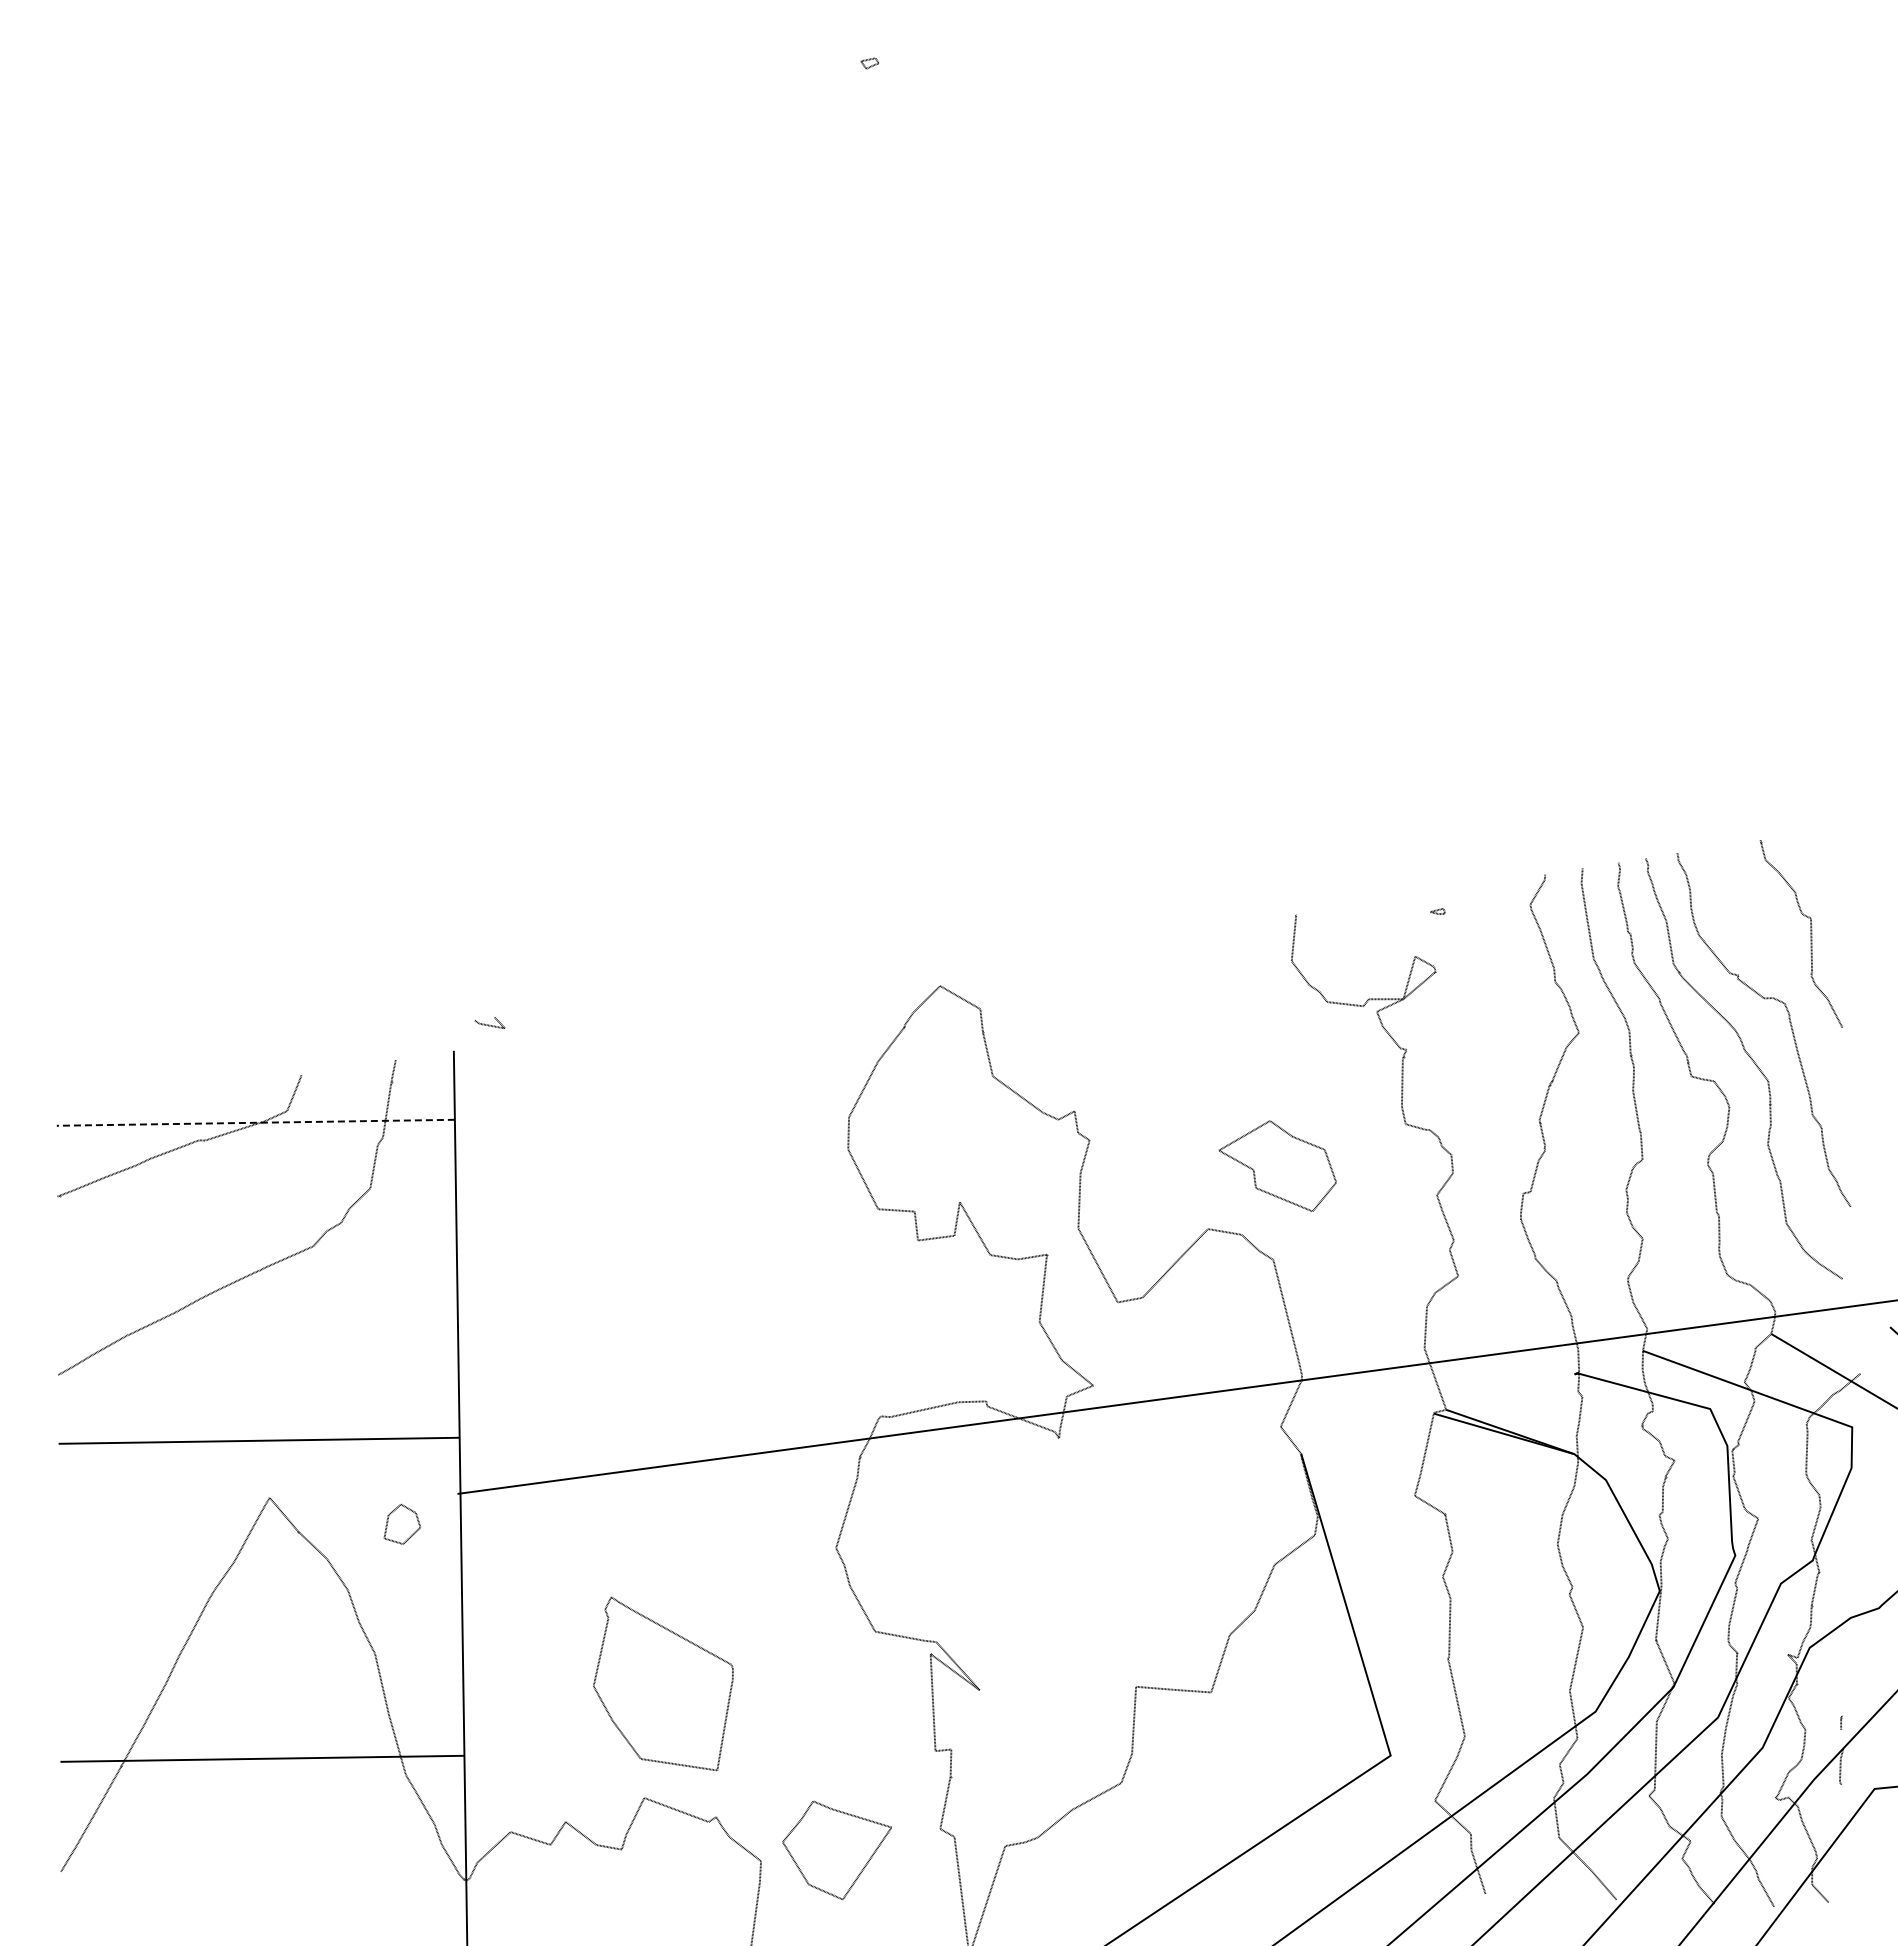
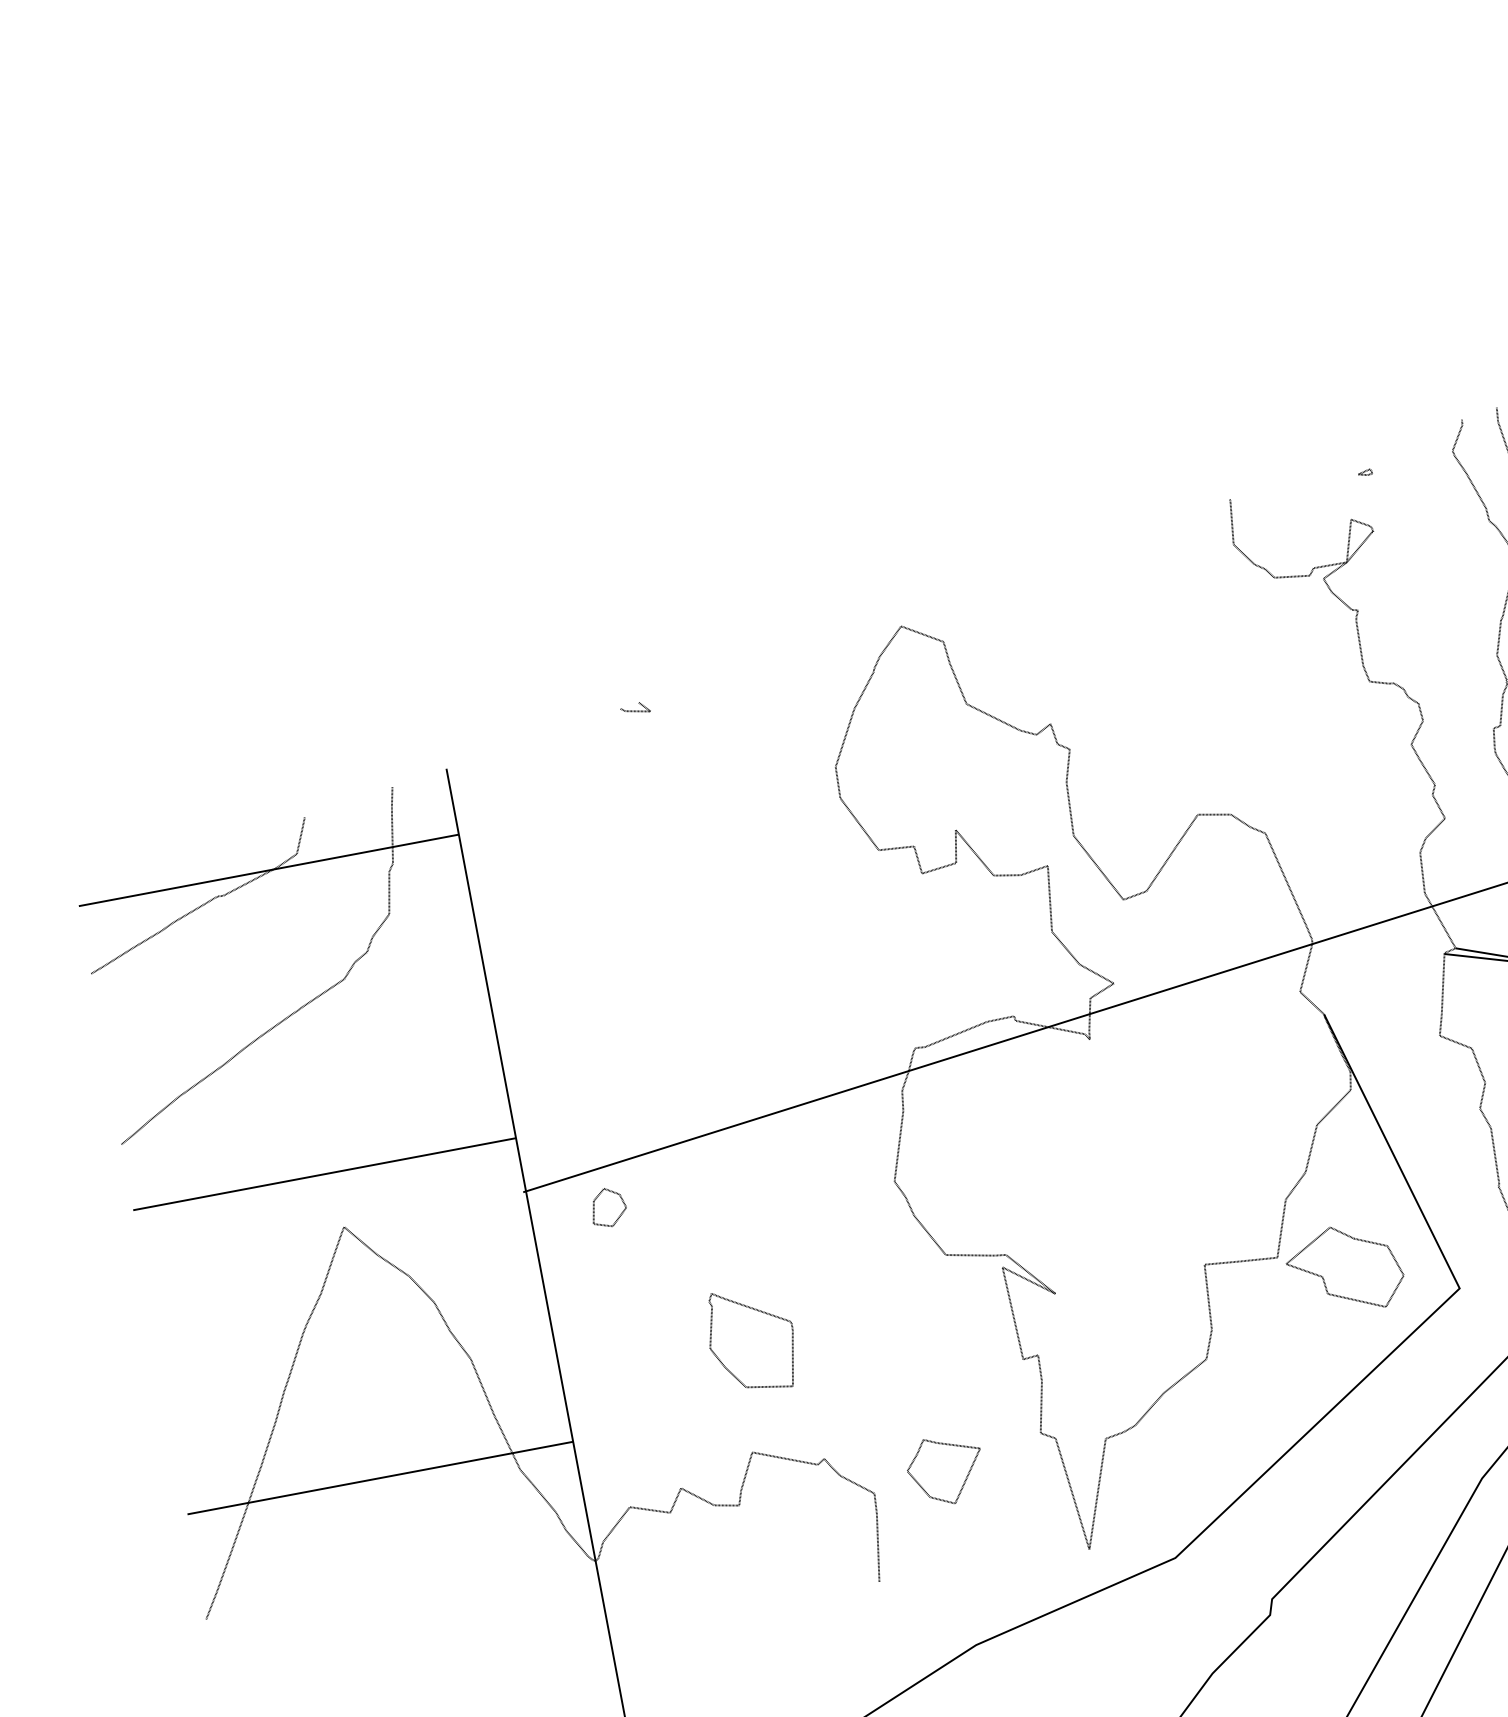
line: (489, 1024) -> (635, 710), moved
line: (255, 1122) -> (268, 870), dashed -> solid
part: (1277, 1165) -> (1344, 1268), moved
part: (401, 1523) -> (607, 1206), moved
part: (663, 1683) -> (751, 1339), size x0.62
part: (837, 1849) -> (945, 1469), size x0.71

